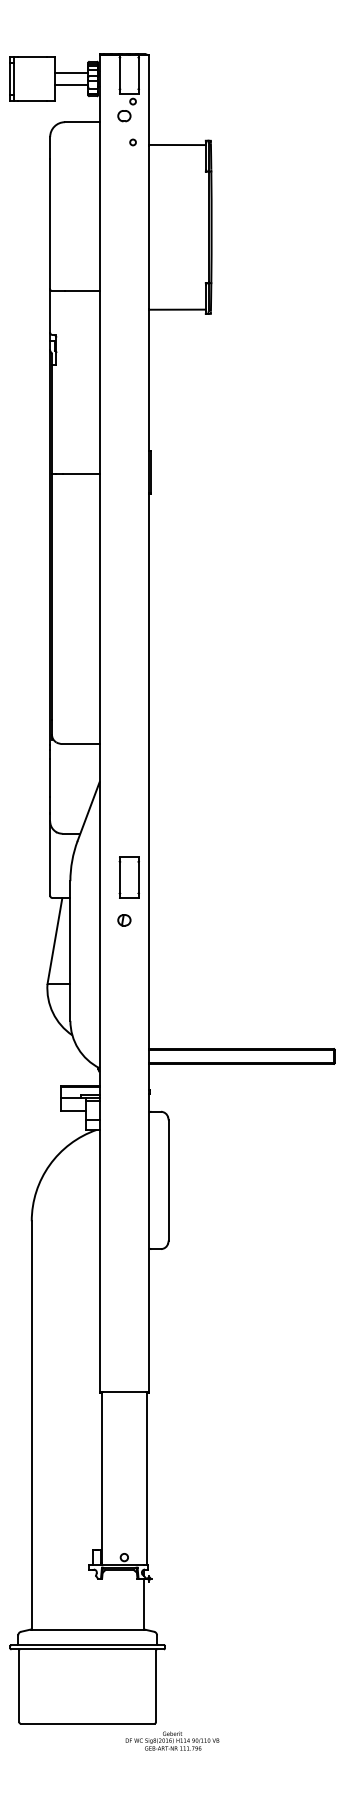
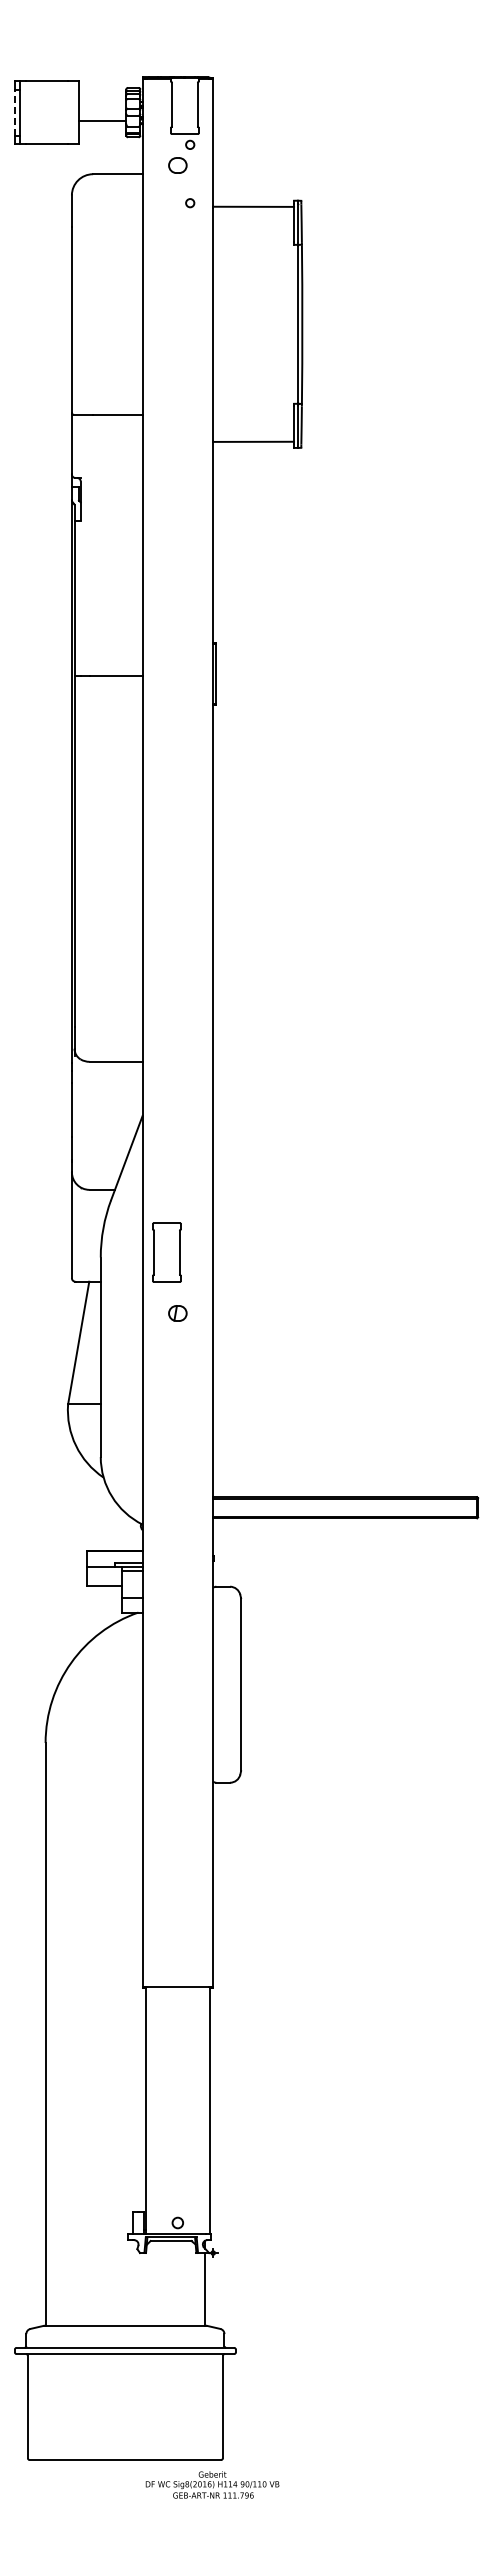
line: (71, 72) -> (102, 103), removed
line: (10, 78) -> (15, 112), solid -> dashed
part: (129, 877) -> (166, 1252), moved
text: (172, 1740) -> (212, 2484), moved

